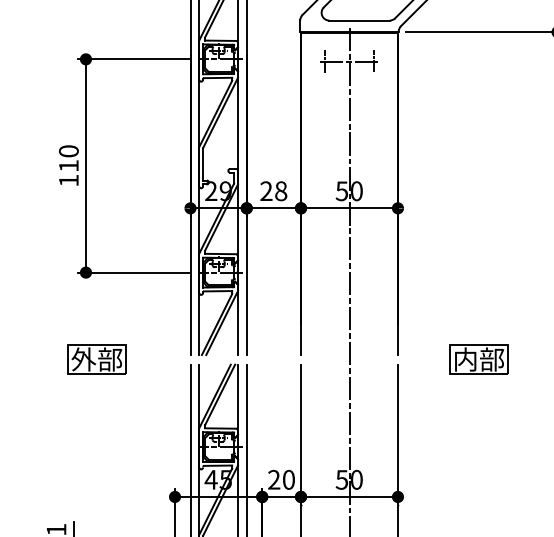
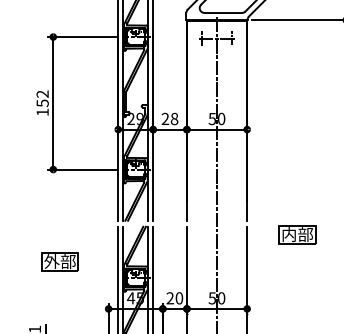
text: (68, 158) -> (42, 98), 110 -> 152
part: (95, 359) -> (59, 261), moved
part: (478, 359) -> (297, 234), moved

